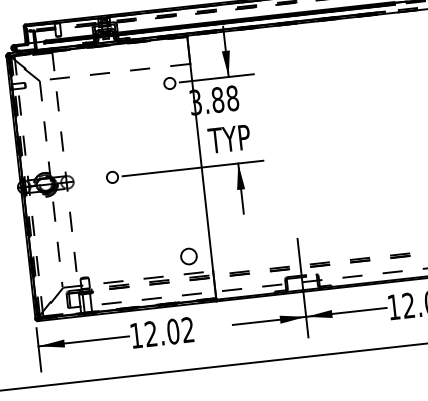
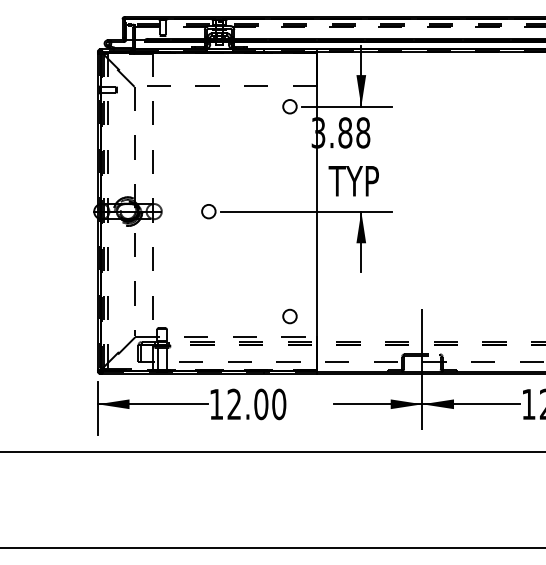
circle: (188, 256) -> (289, 316), size x0.71
text: (188, 330) -> (279, 404), 12.02 -> 12.00

